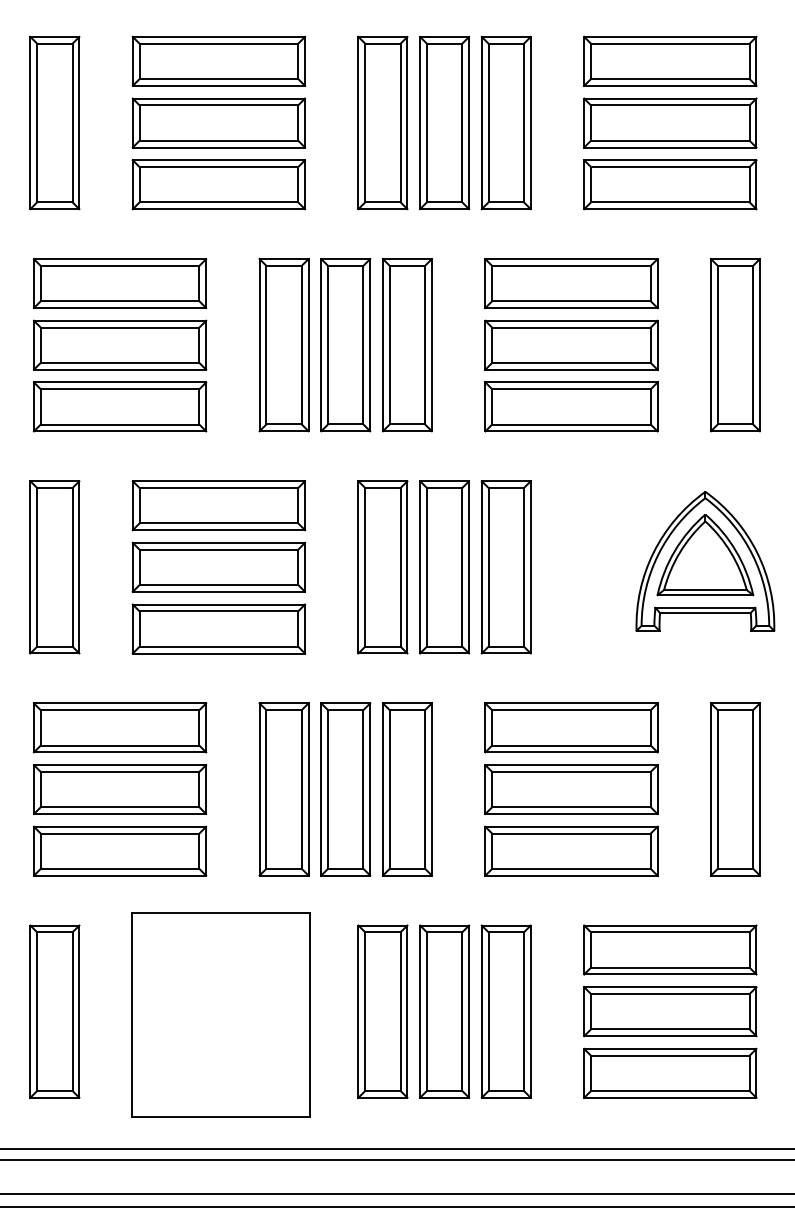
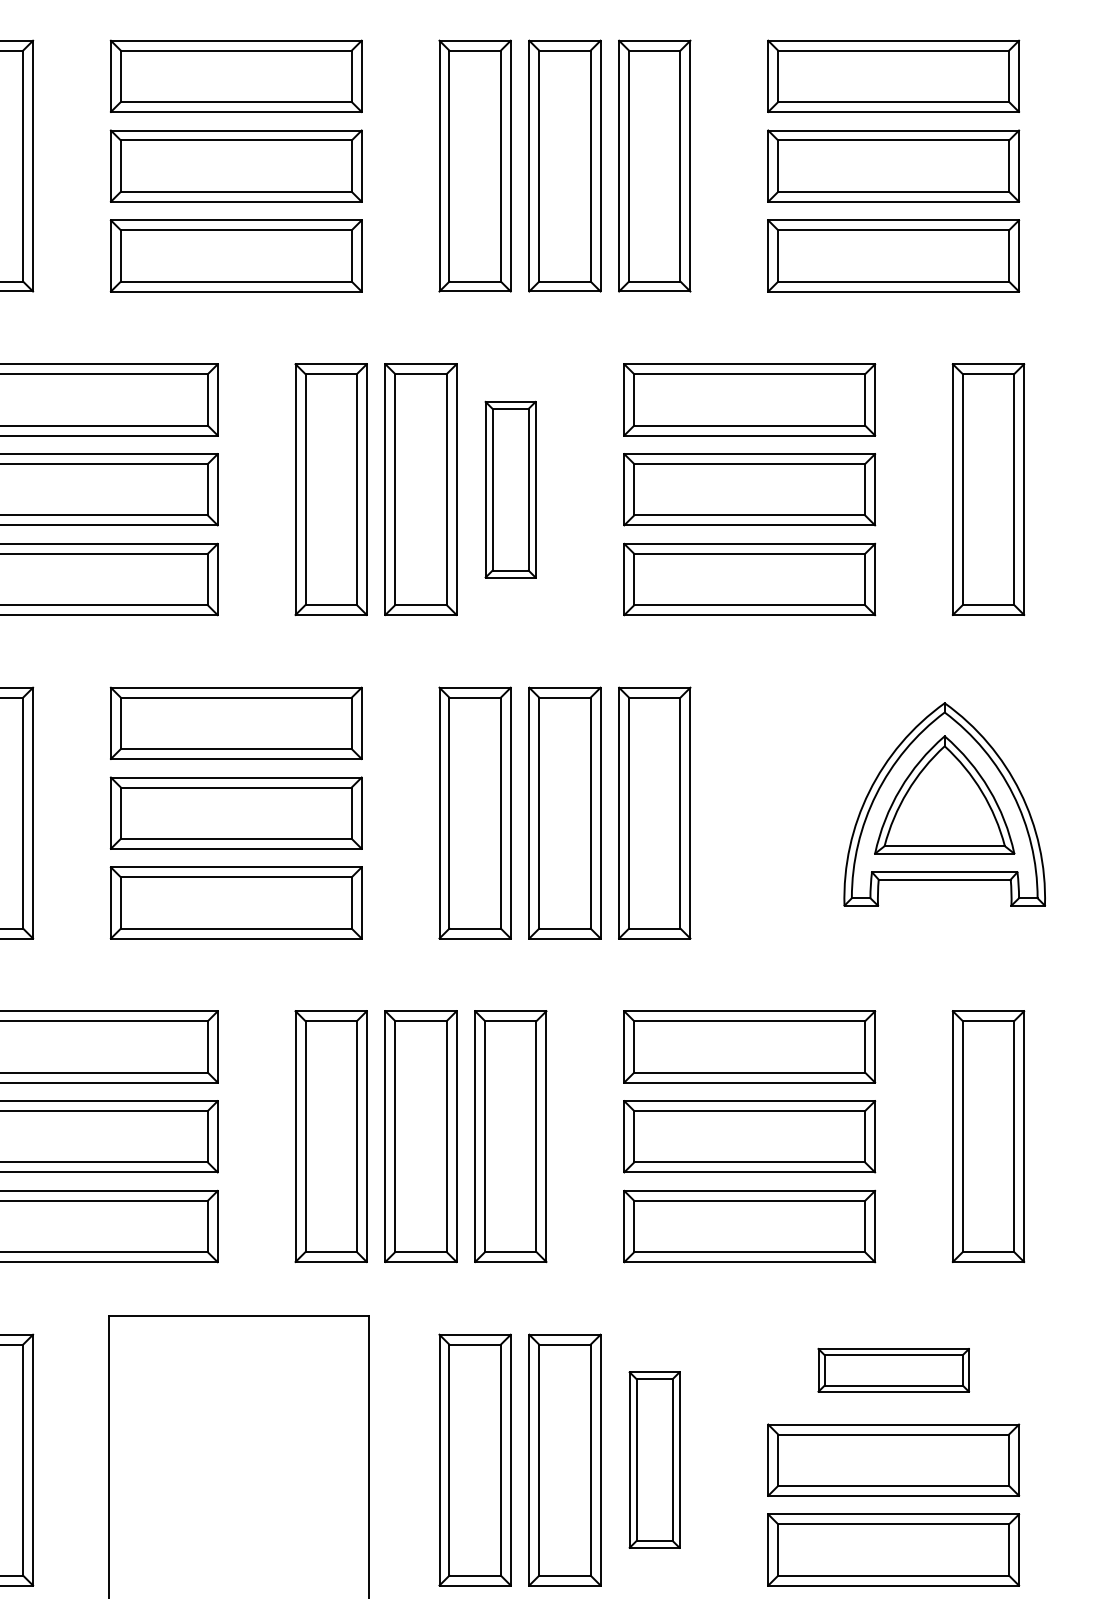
part: (406, 345) -> (509, 490), size x0.7
part: (670, 949) -> (893, 1369), size x0.6
part: (505, 1011) -> (653, 1459), size x0.7

